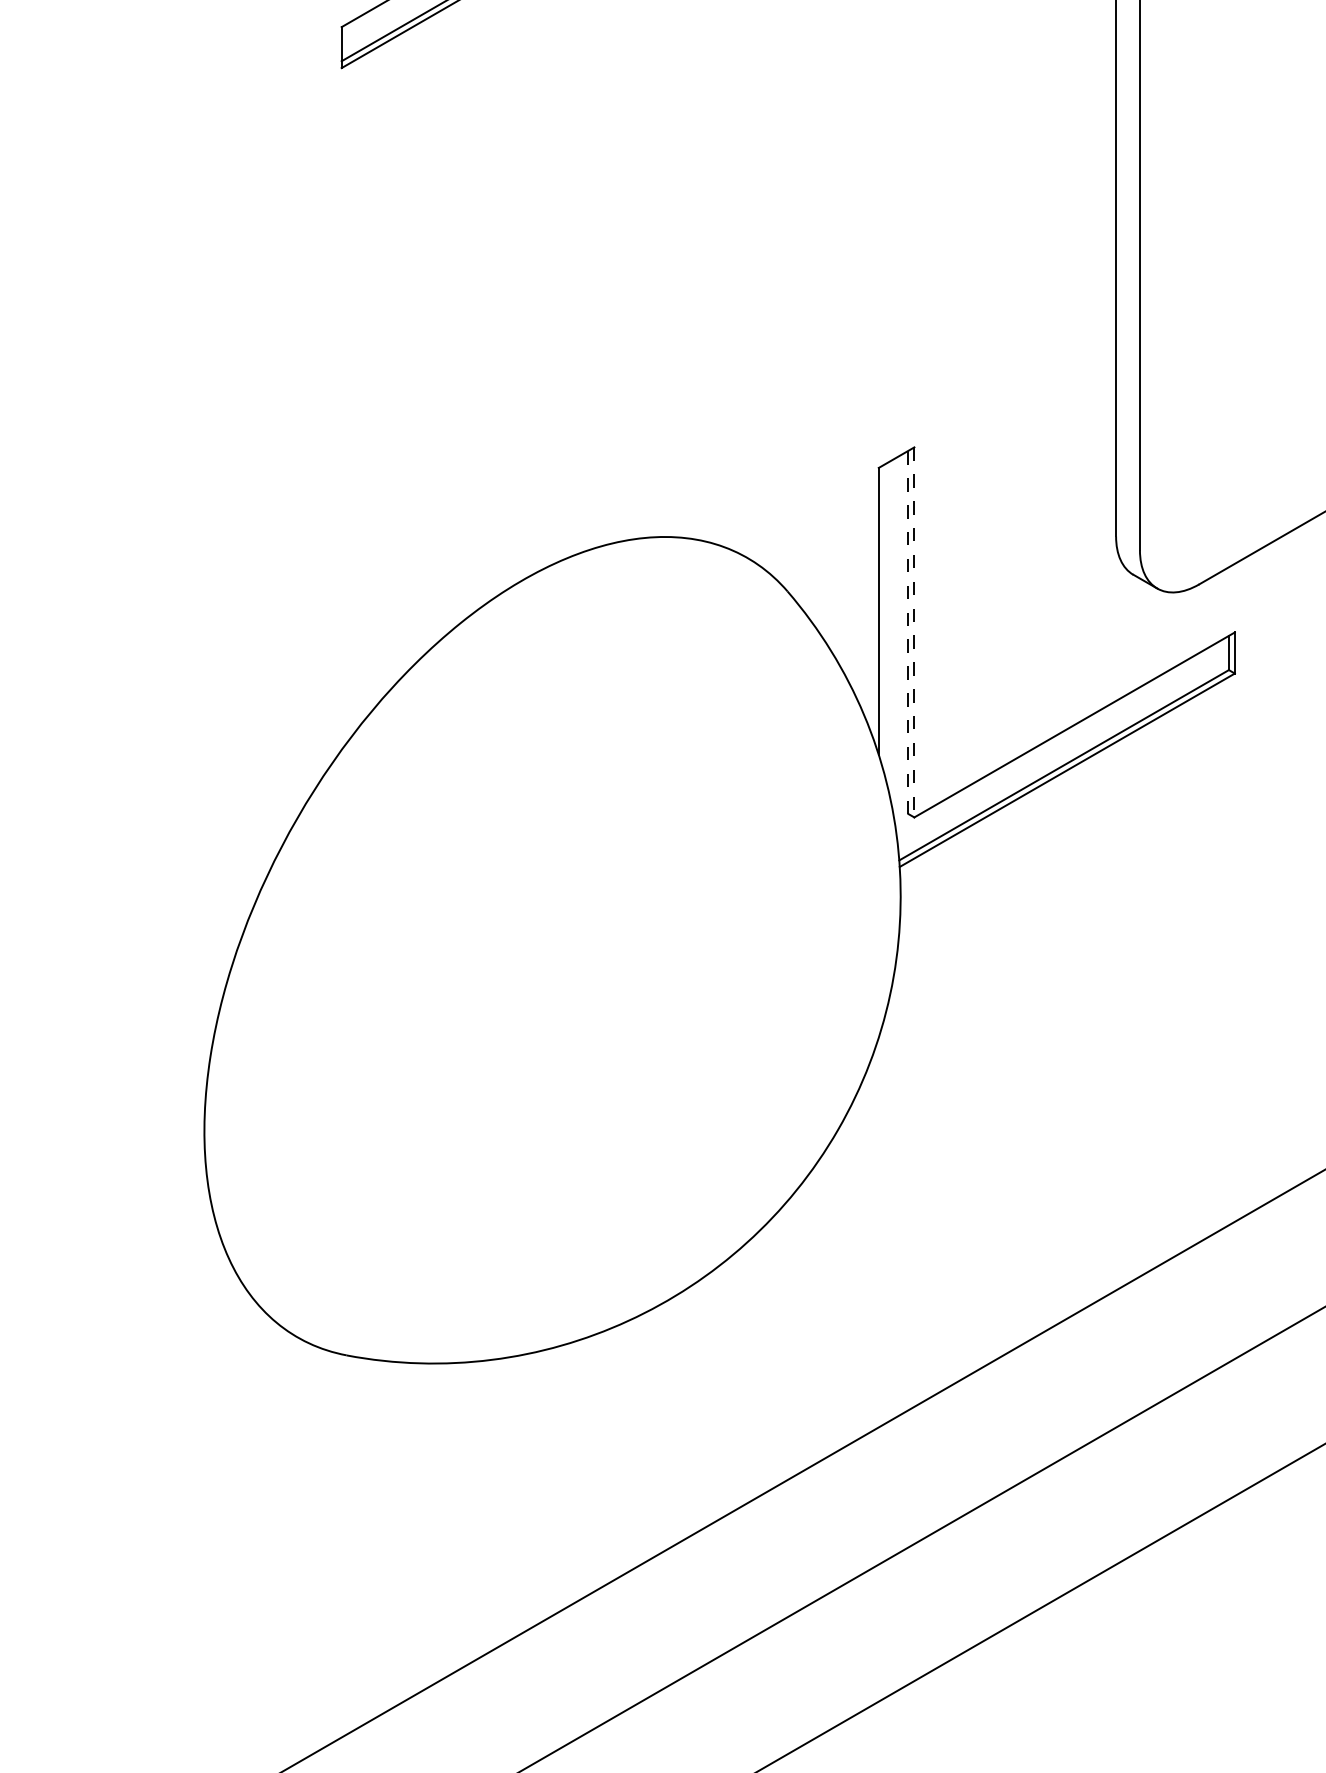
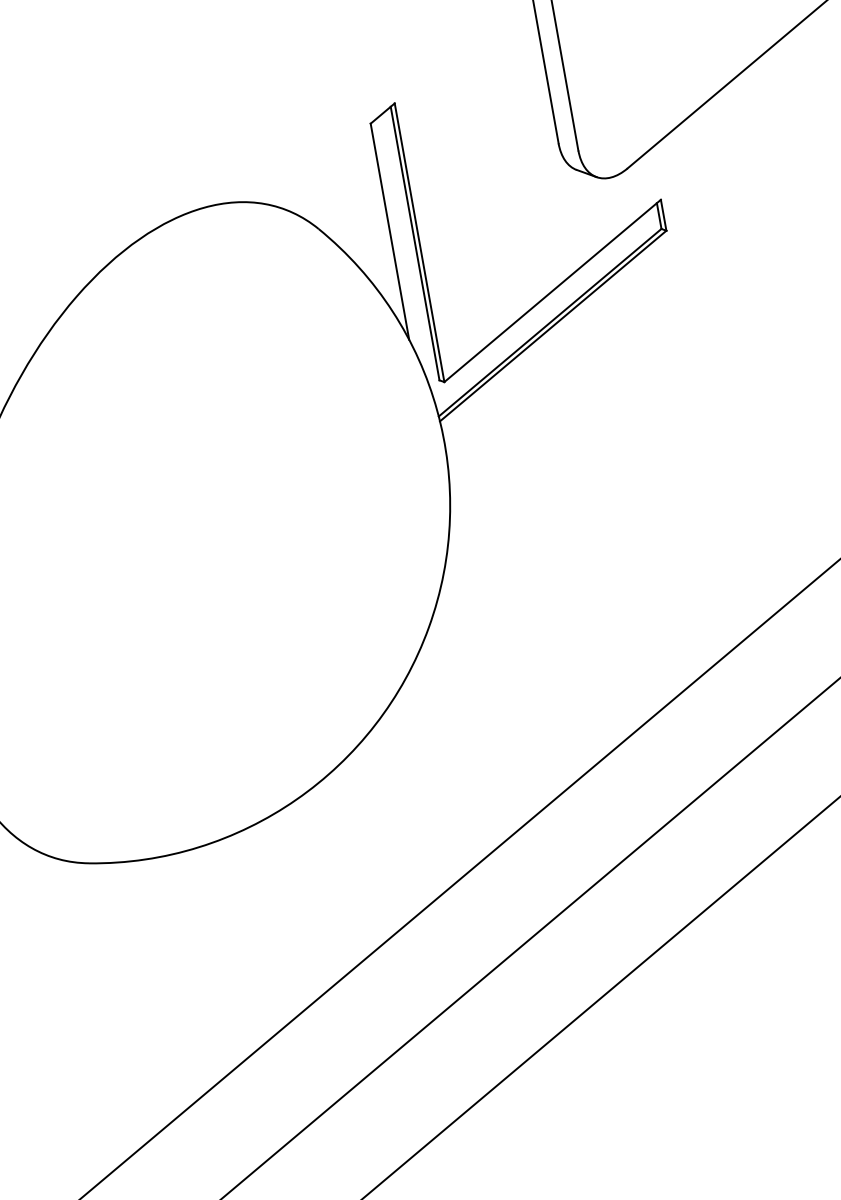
line: (908, 632) -> (415, 243), dashed -> solid
line: (914, 632) -> (419, 242), dashed -> solid

